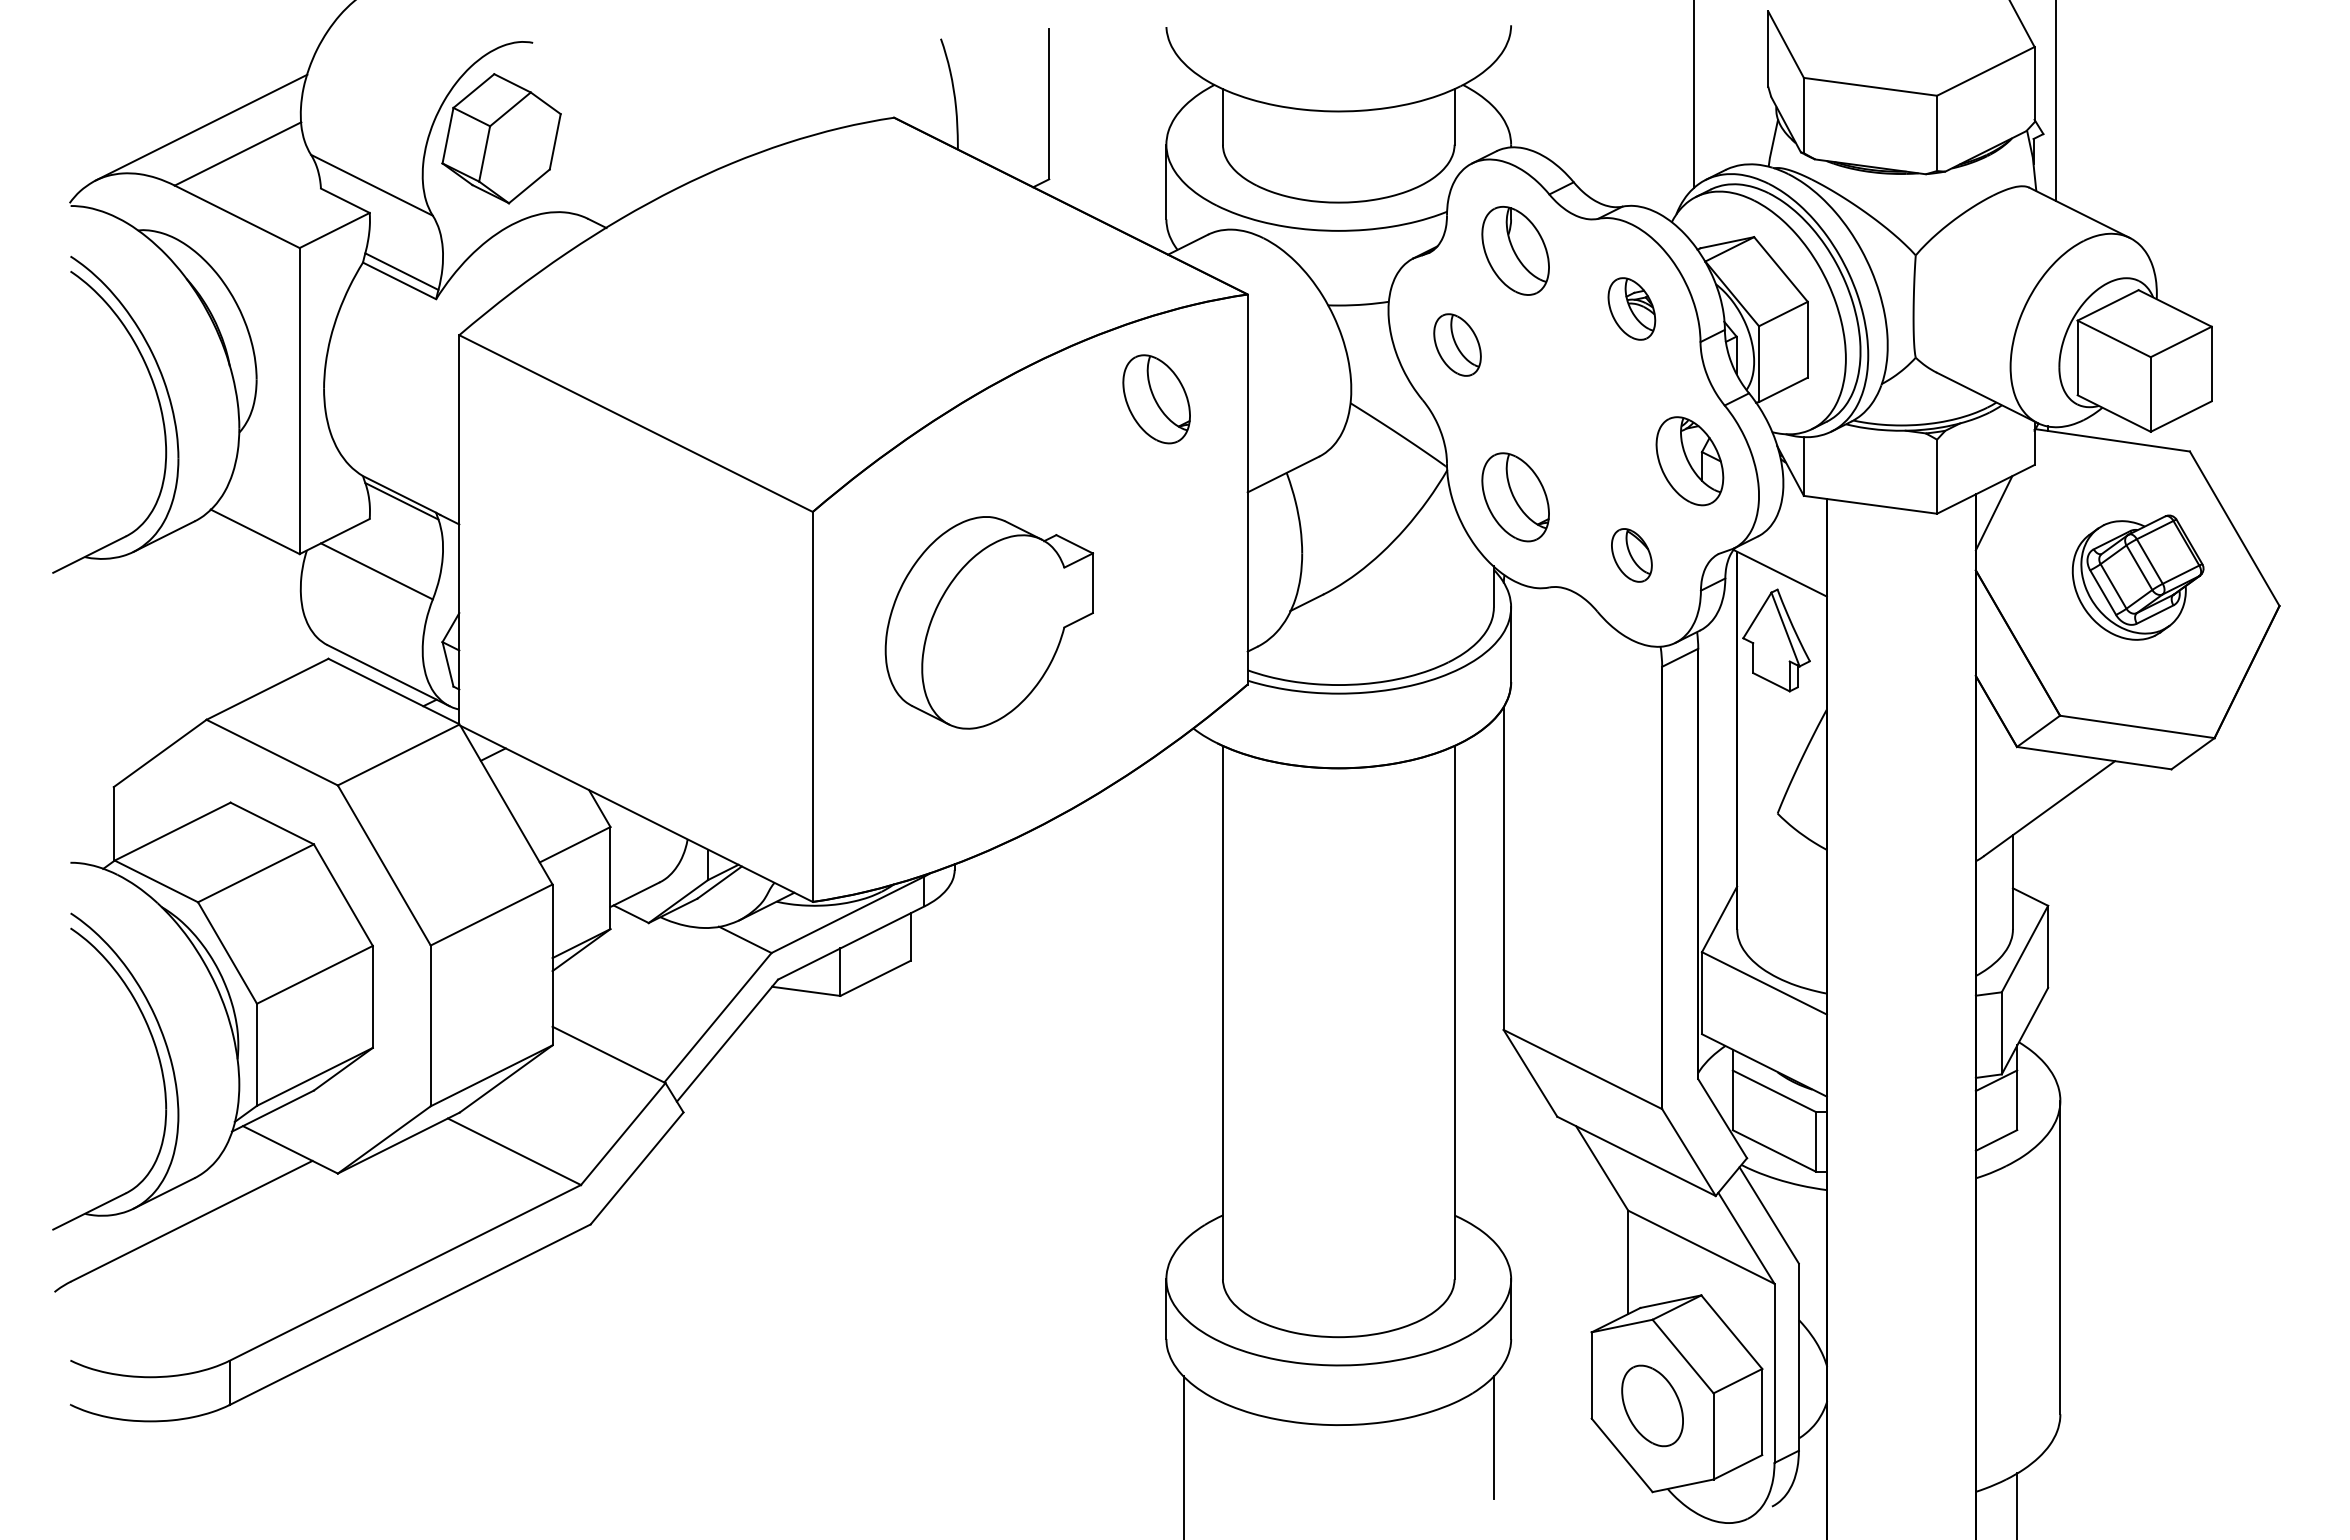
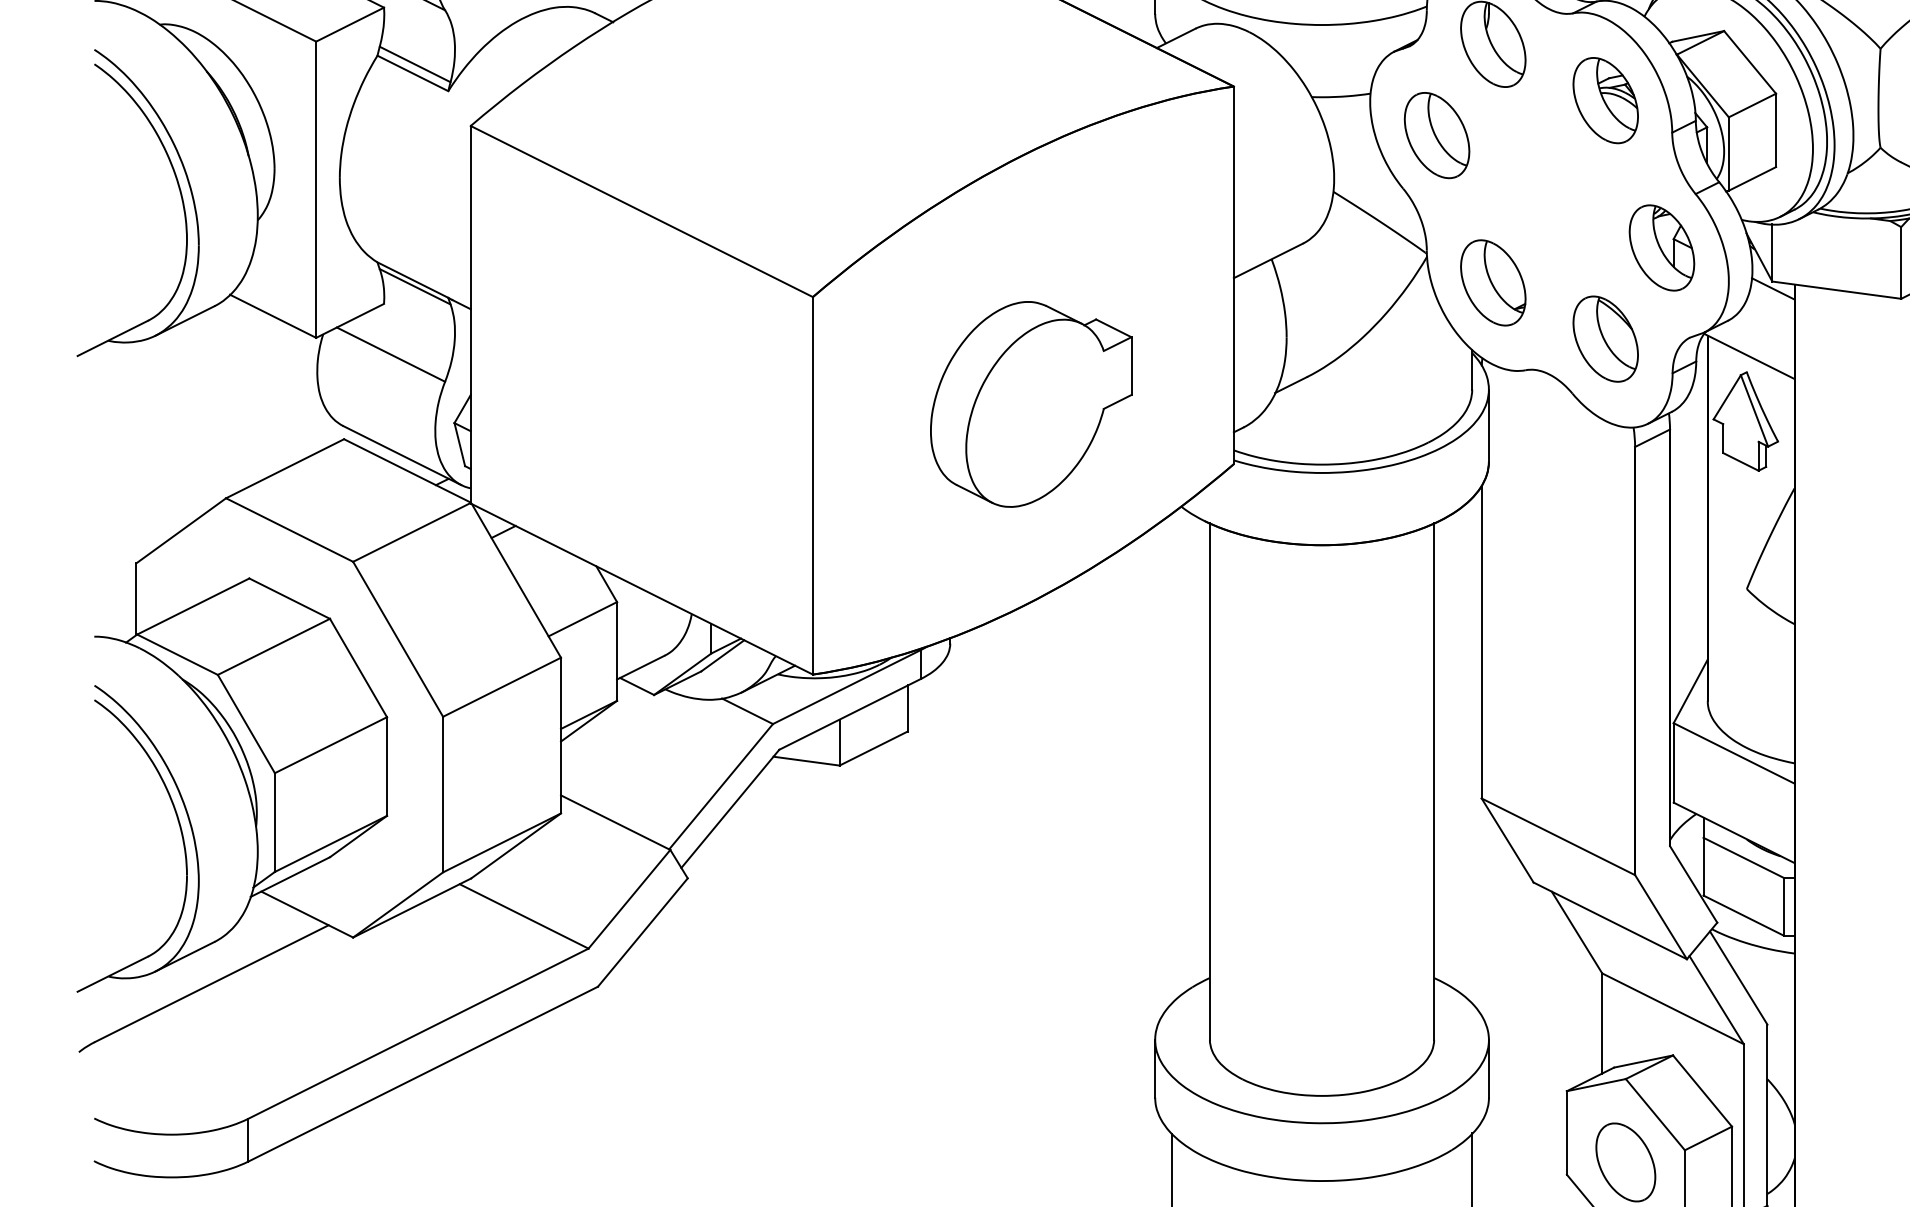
part: (1631, 308) -> (1605, 100), size x1.43
part: (1457, 344) -> (1436, 134), size x1.43
part: (1156, 399) -> (1145, 188), removed
line: (1804, 503) -> (1772, 288), added
part: (1631, 555) -> (1605, 339), size x1.67
part: (988, 622) -> (1030, 404), moved

